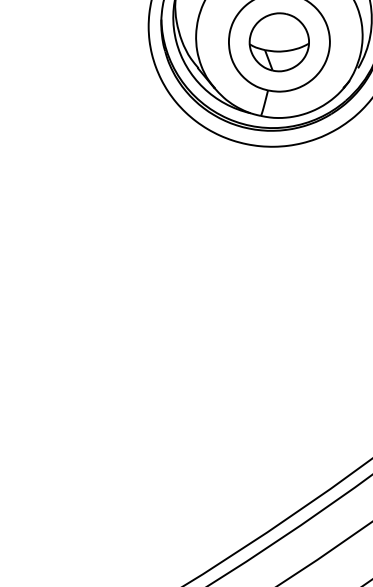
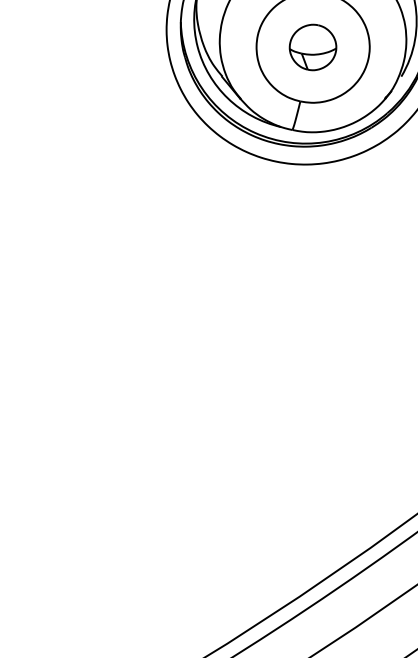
part: (278, 42) -> (312, 47), size x0.7

